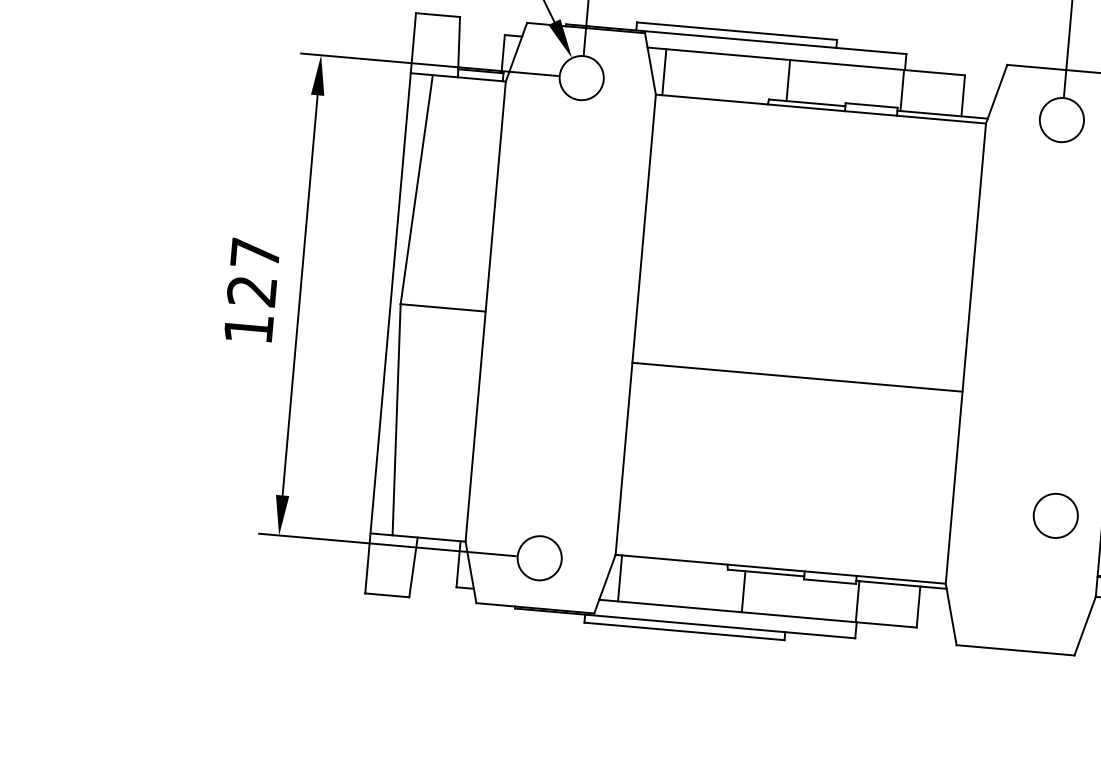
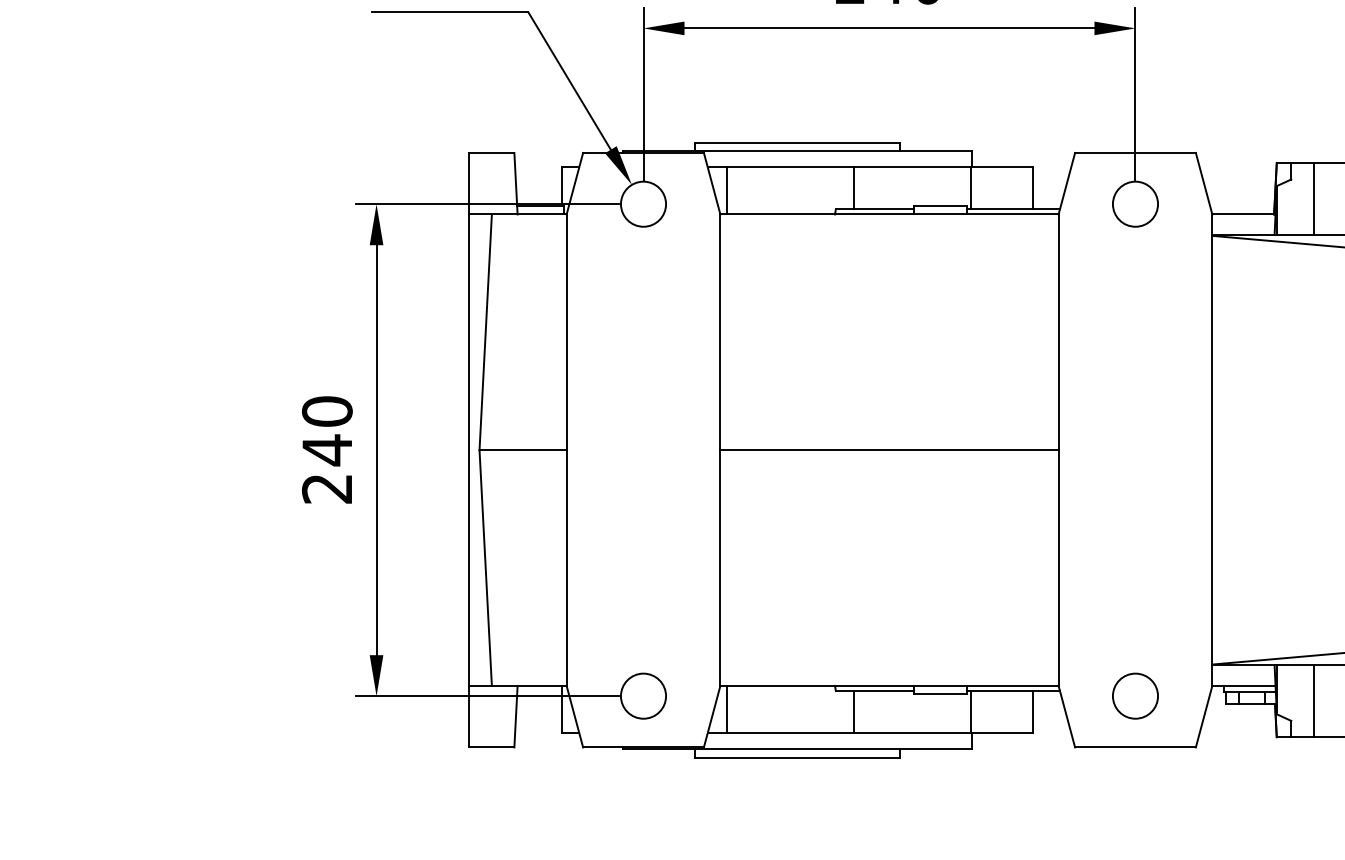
text: (251, 290) -> (326, 449), 127 -> 240
line: (797, 377) -> (889, 450), moved
circle: (1055, 515) -> (1135, 695), moved

